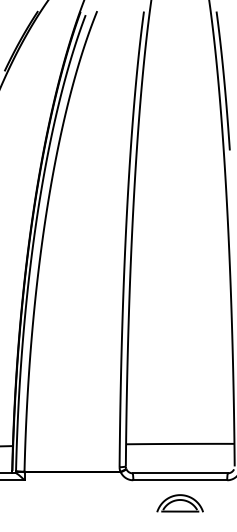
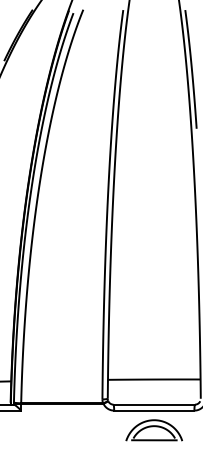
part: (179, 503) -> (153, 430), size x1.43

